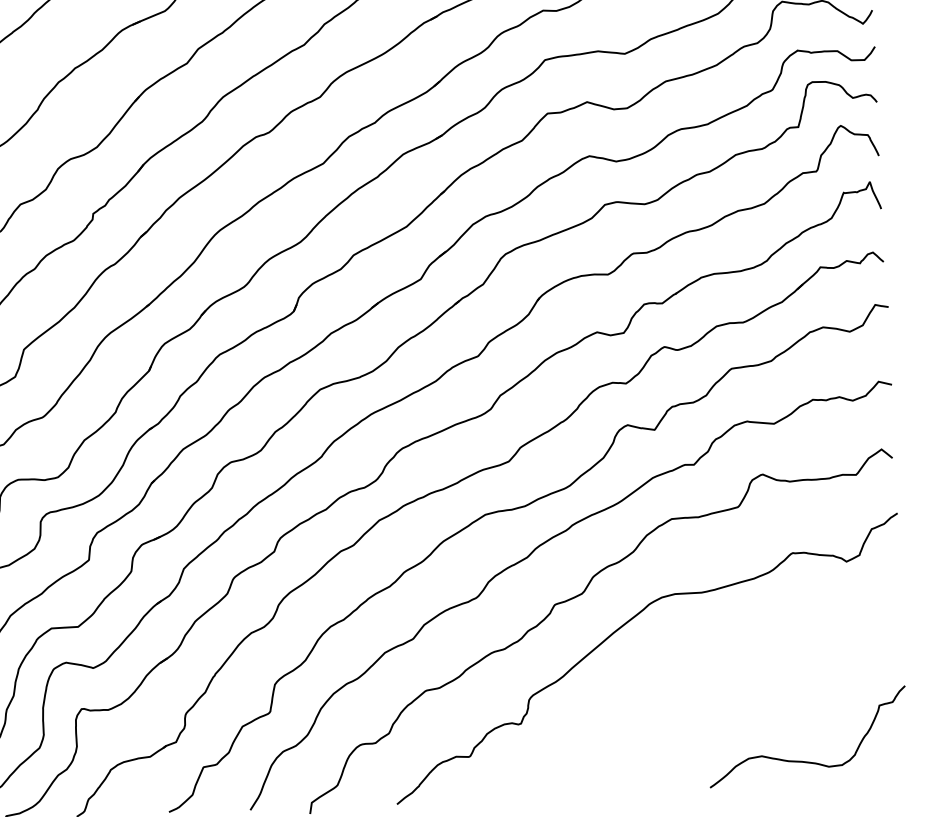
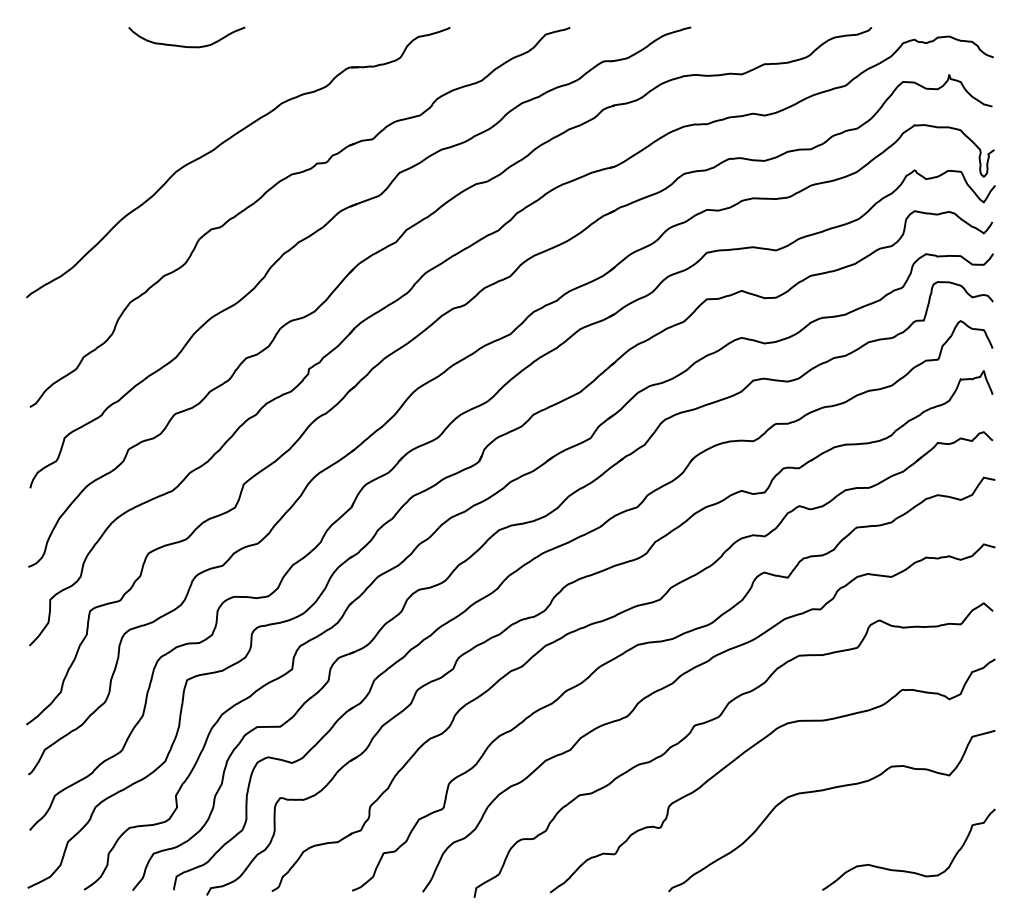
curve: (711, 672) -> (827, 790), added

